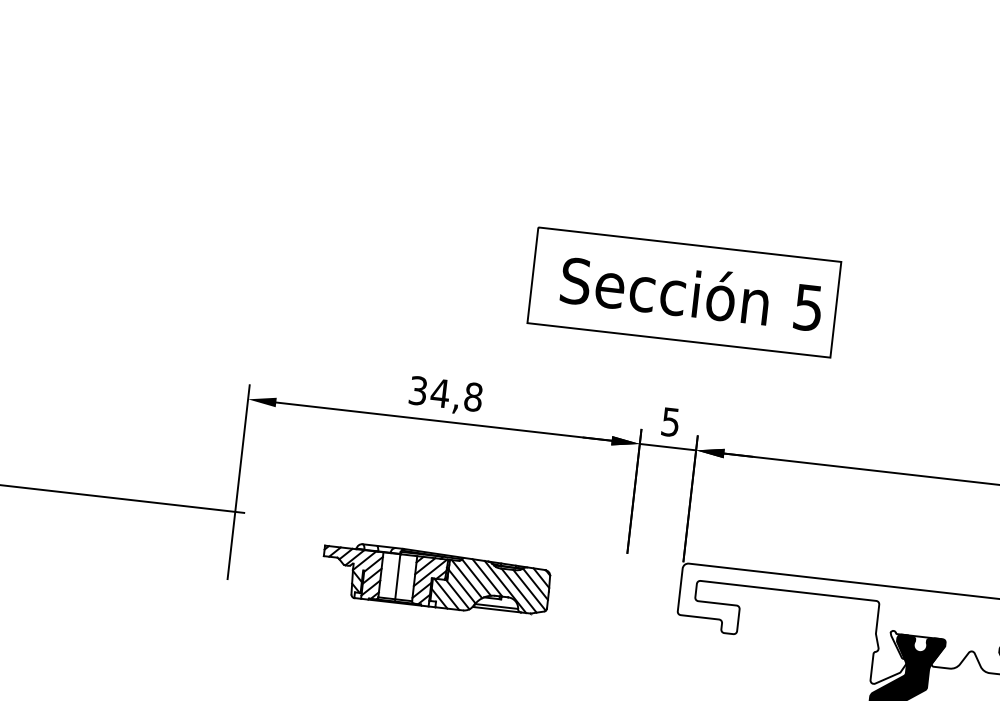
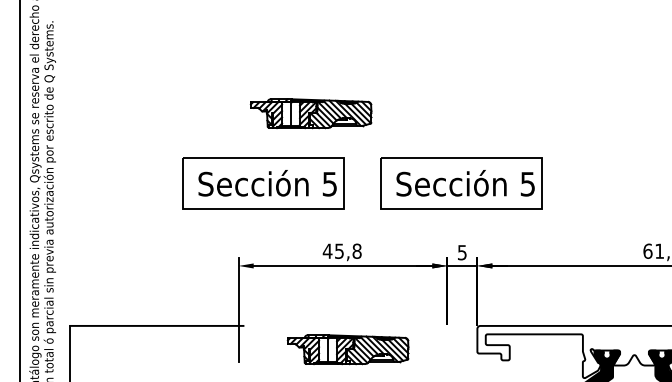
part: (415, 128) -> (310, 113), added
part: (312, 249) -> (263, 183), added
text: (429, 390) -> (333, 250), 34,8 -> 45,8

